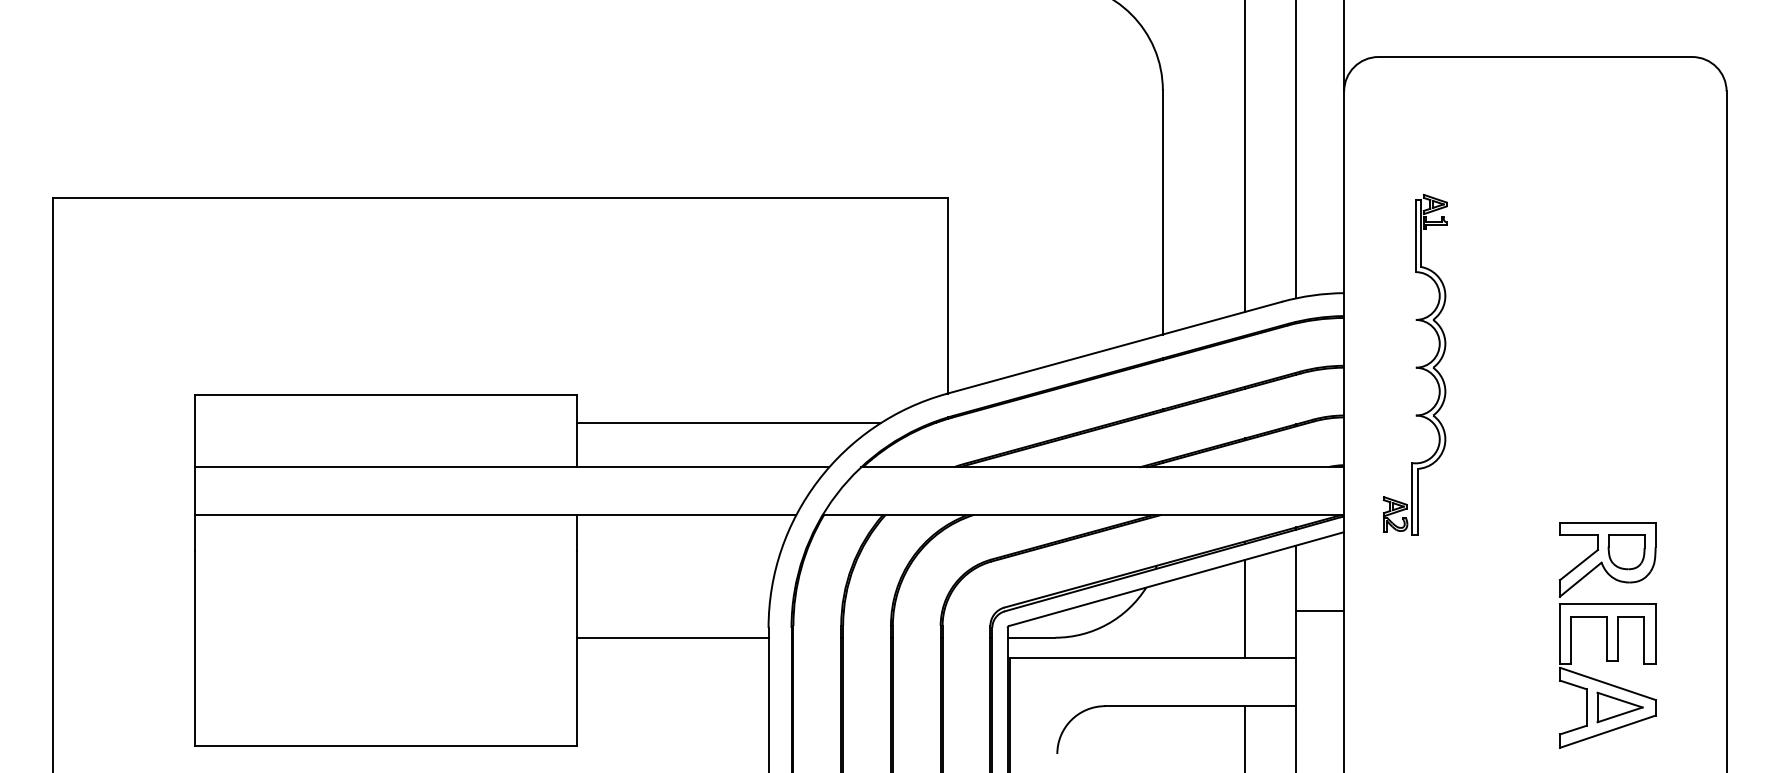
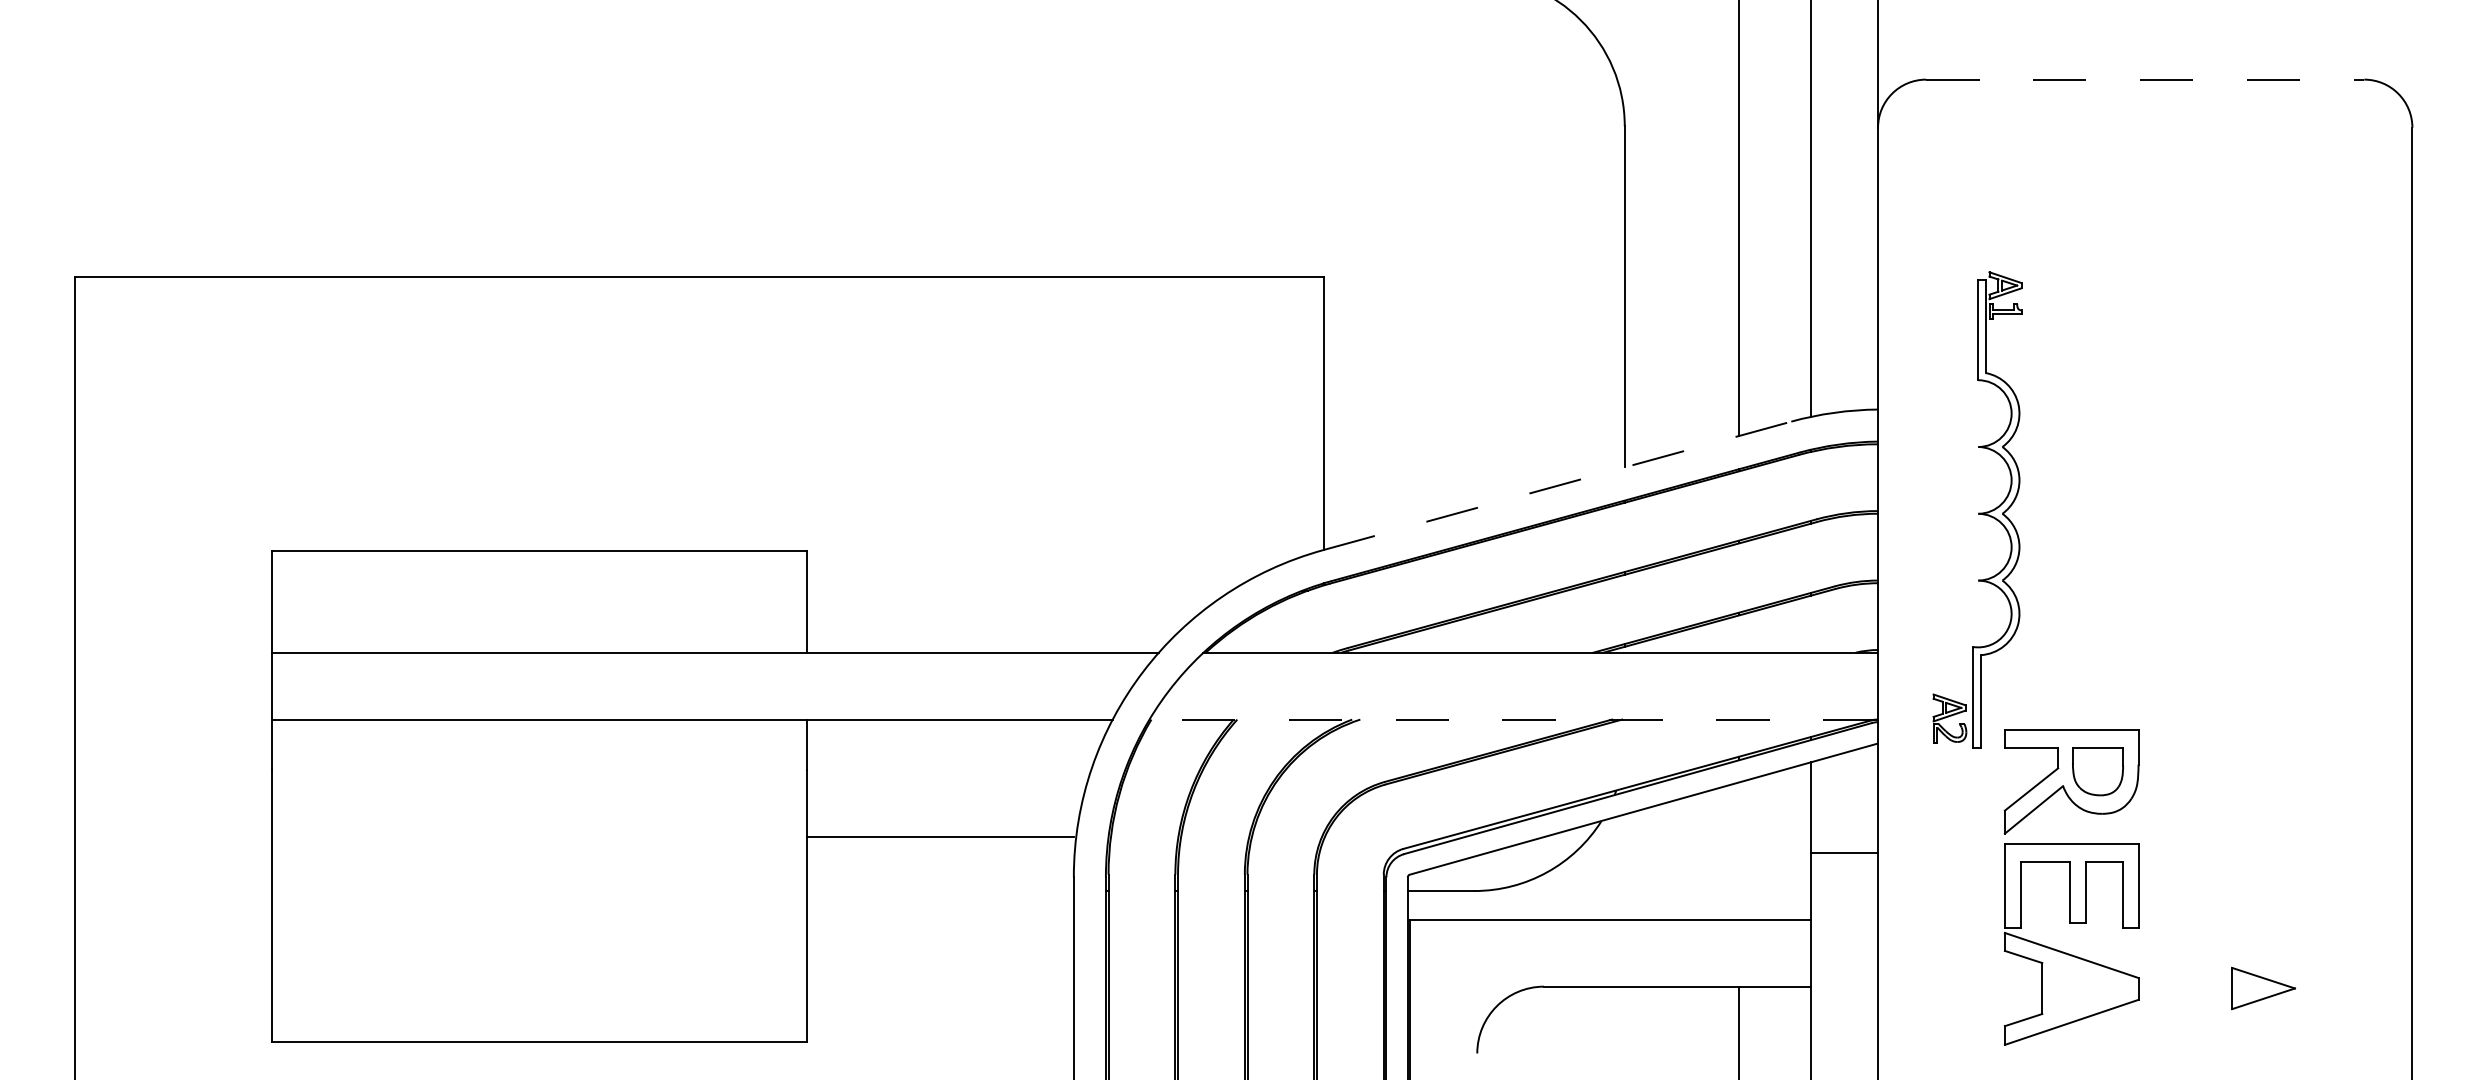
line: (1535, 57) -> (2145, 80), solid -> dashed
line: (1114, 347) -> (1557, 485), solid -> dashed
line: (729, 422) -> (1019, 590), removed
line: (1082, 515) -> (1512, 720), solid -> dashed
line: (1244, 608) -> (1738, 850), removed
part: (1607, 635) -> (2071, 887), moved
line: (672, 637) -> (939, 836), moved

